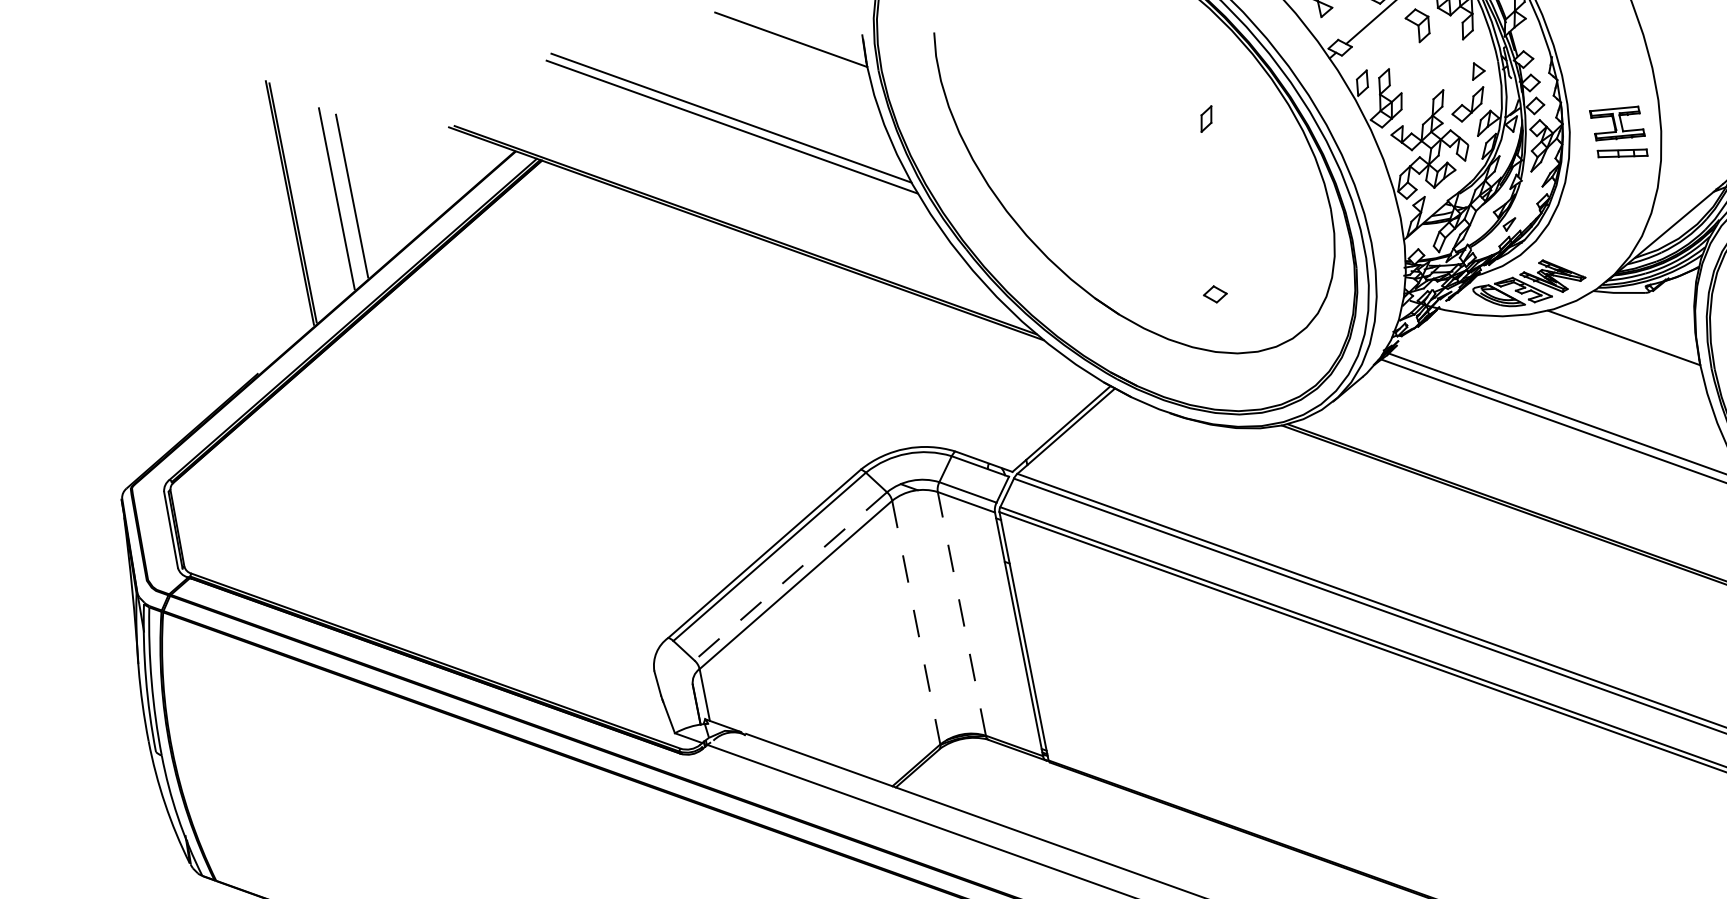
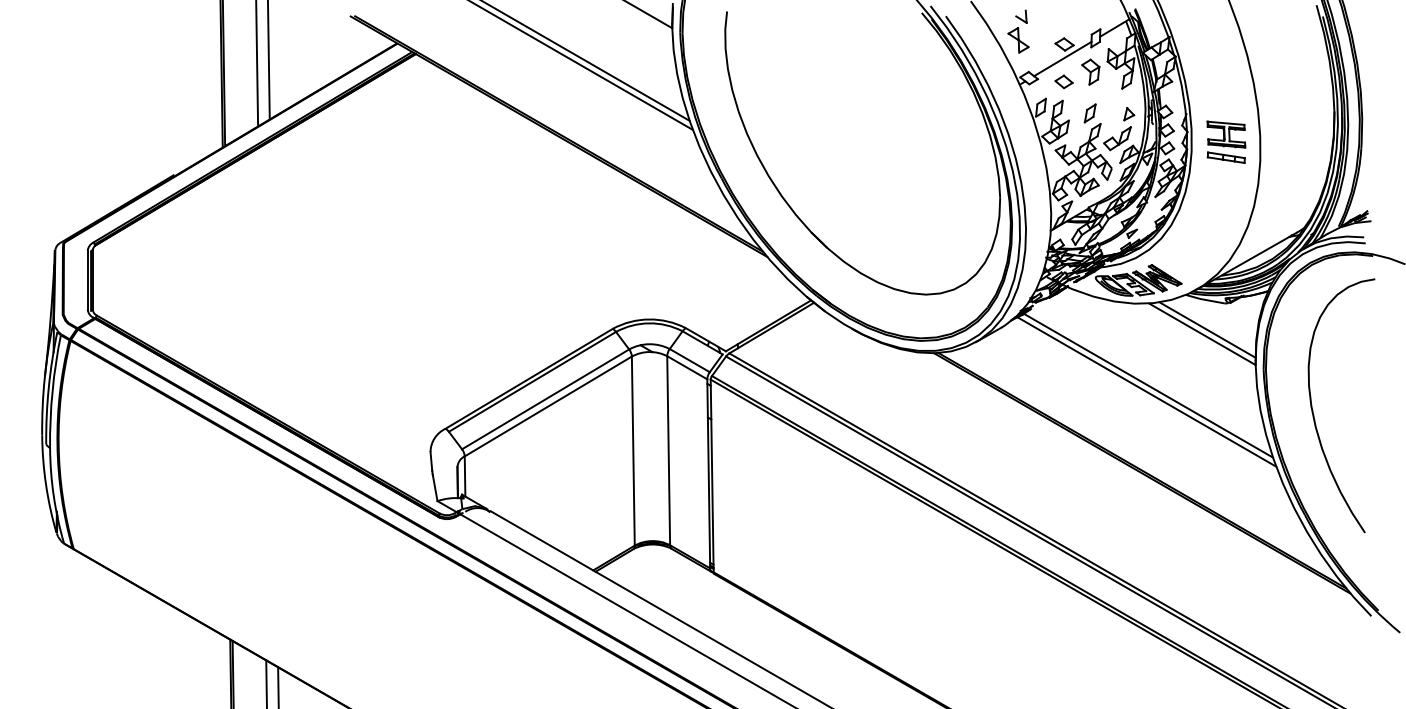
part: (1205, 119) -> (1089, 113), moved
part: (1619, 132) -> (1226, 141), moved
part: (1214, 293) -> (1063, 81), moved
line: (1629, 330) -> (1207, 329), added
line: (790, 576) -> (545, 399), dashed -> solid
line: (961, 613) -> (668, 450), dashed -> solid
line: (916, 623) -> (633, 451), dashed -> solid

